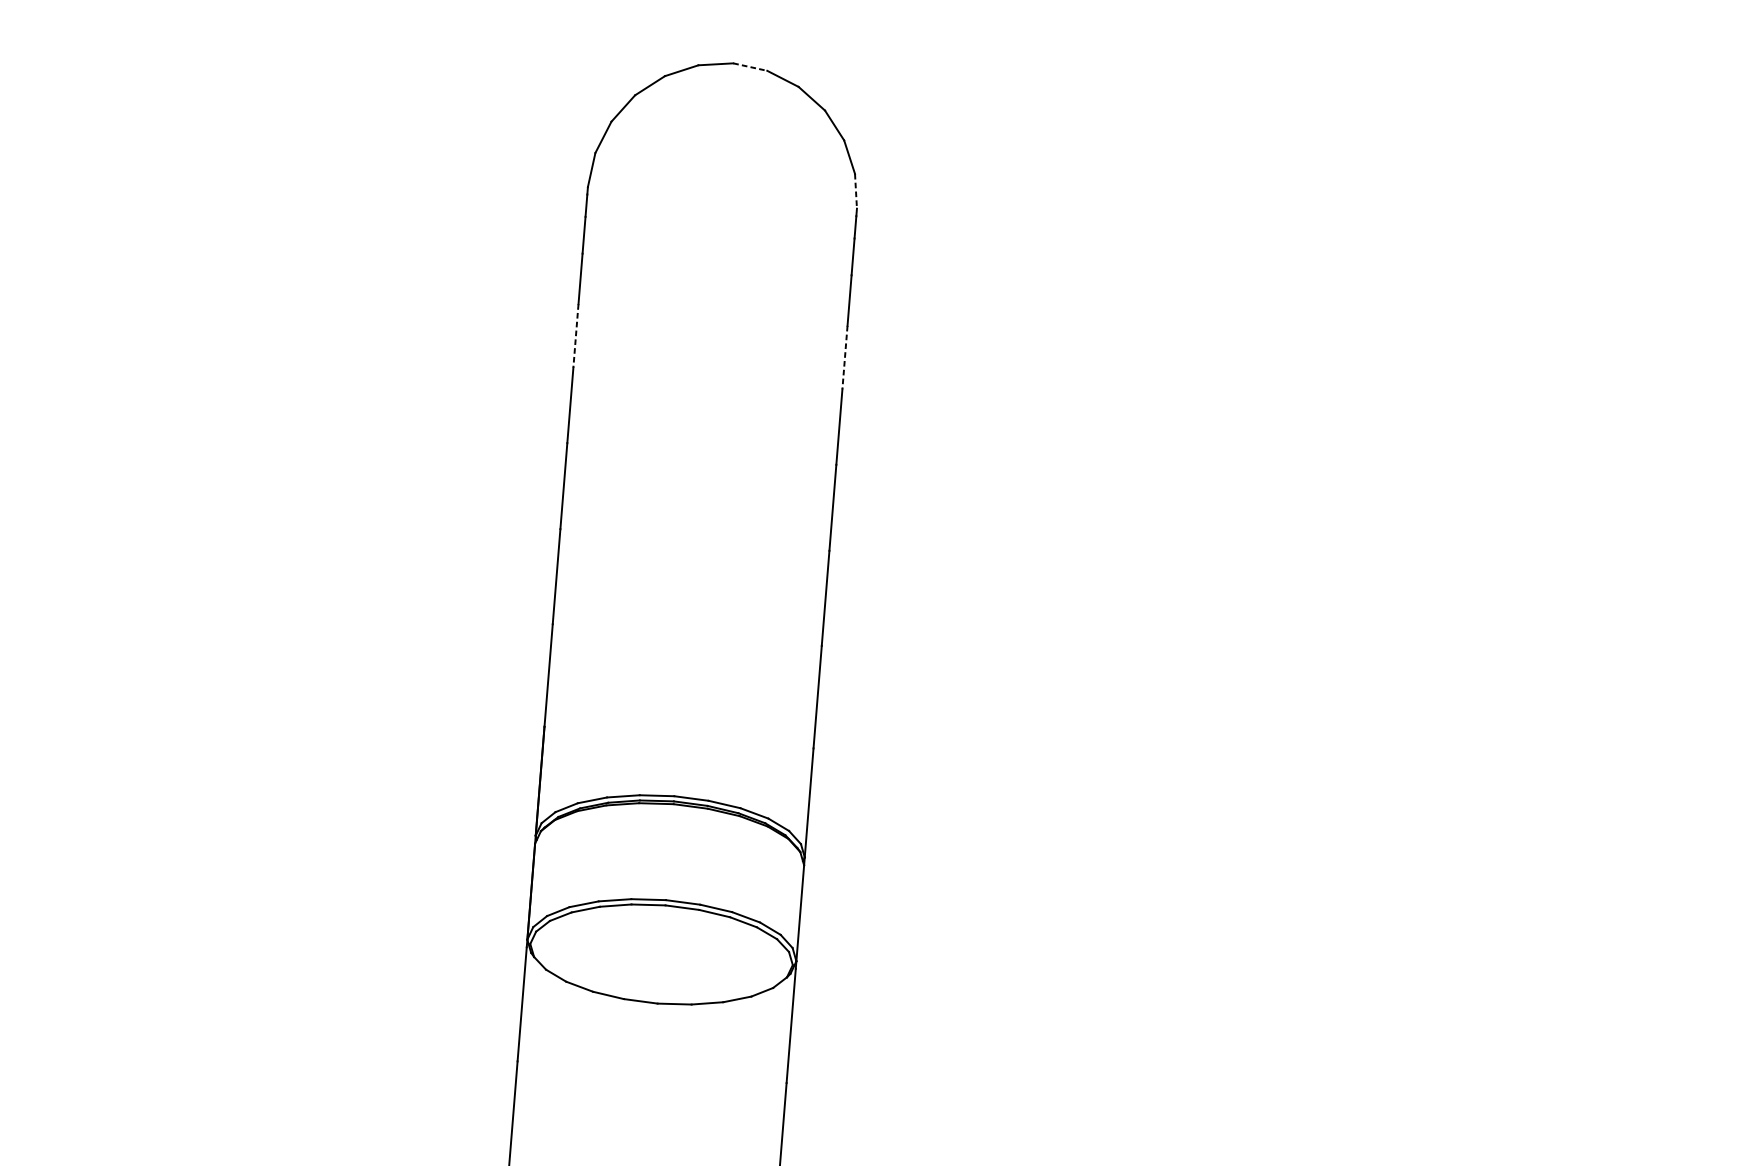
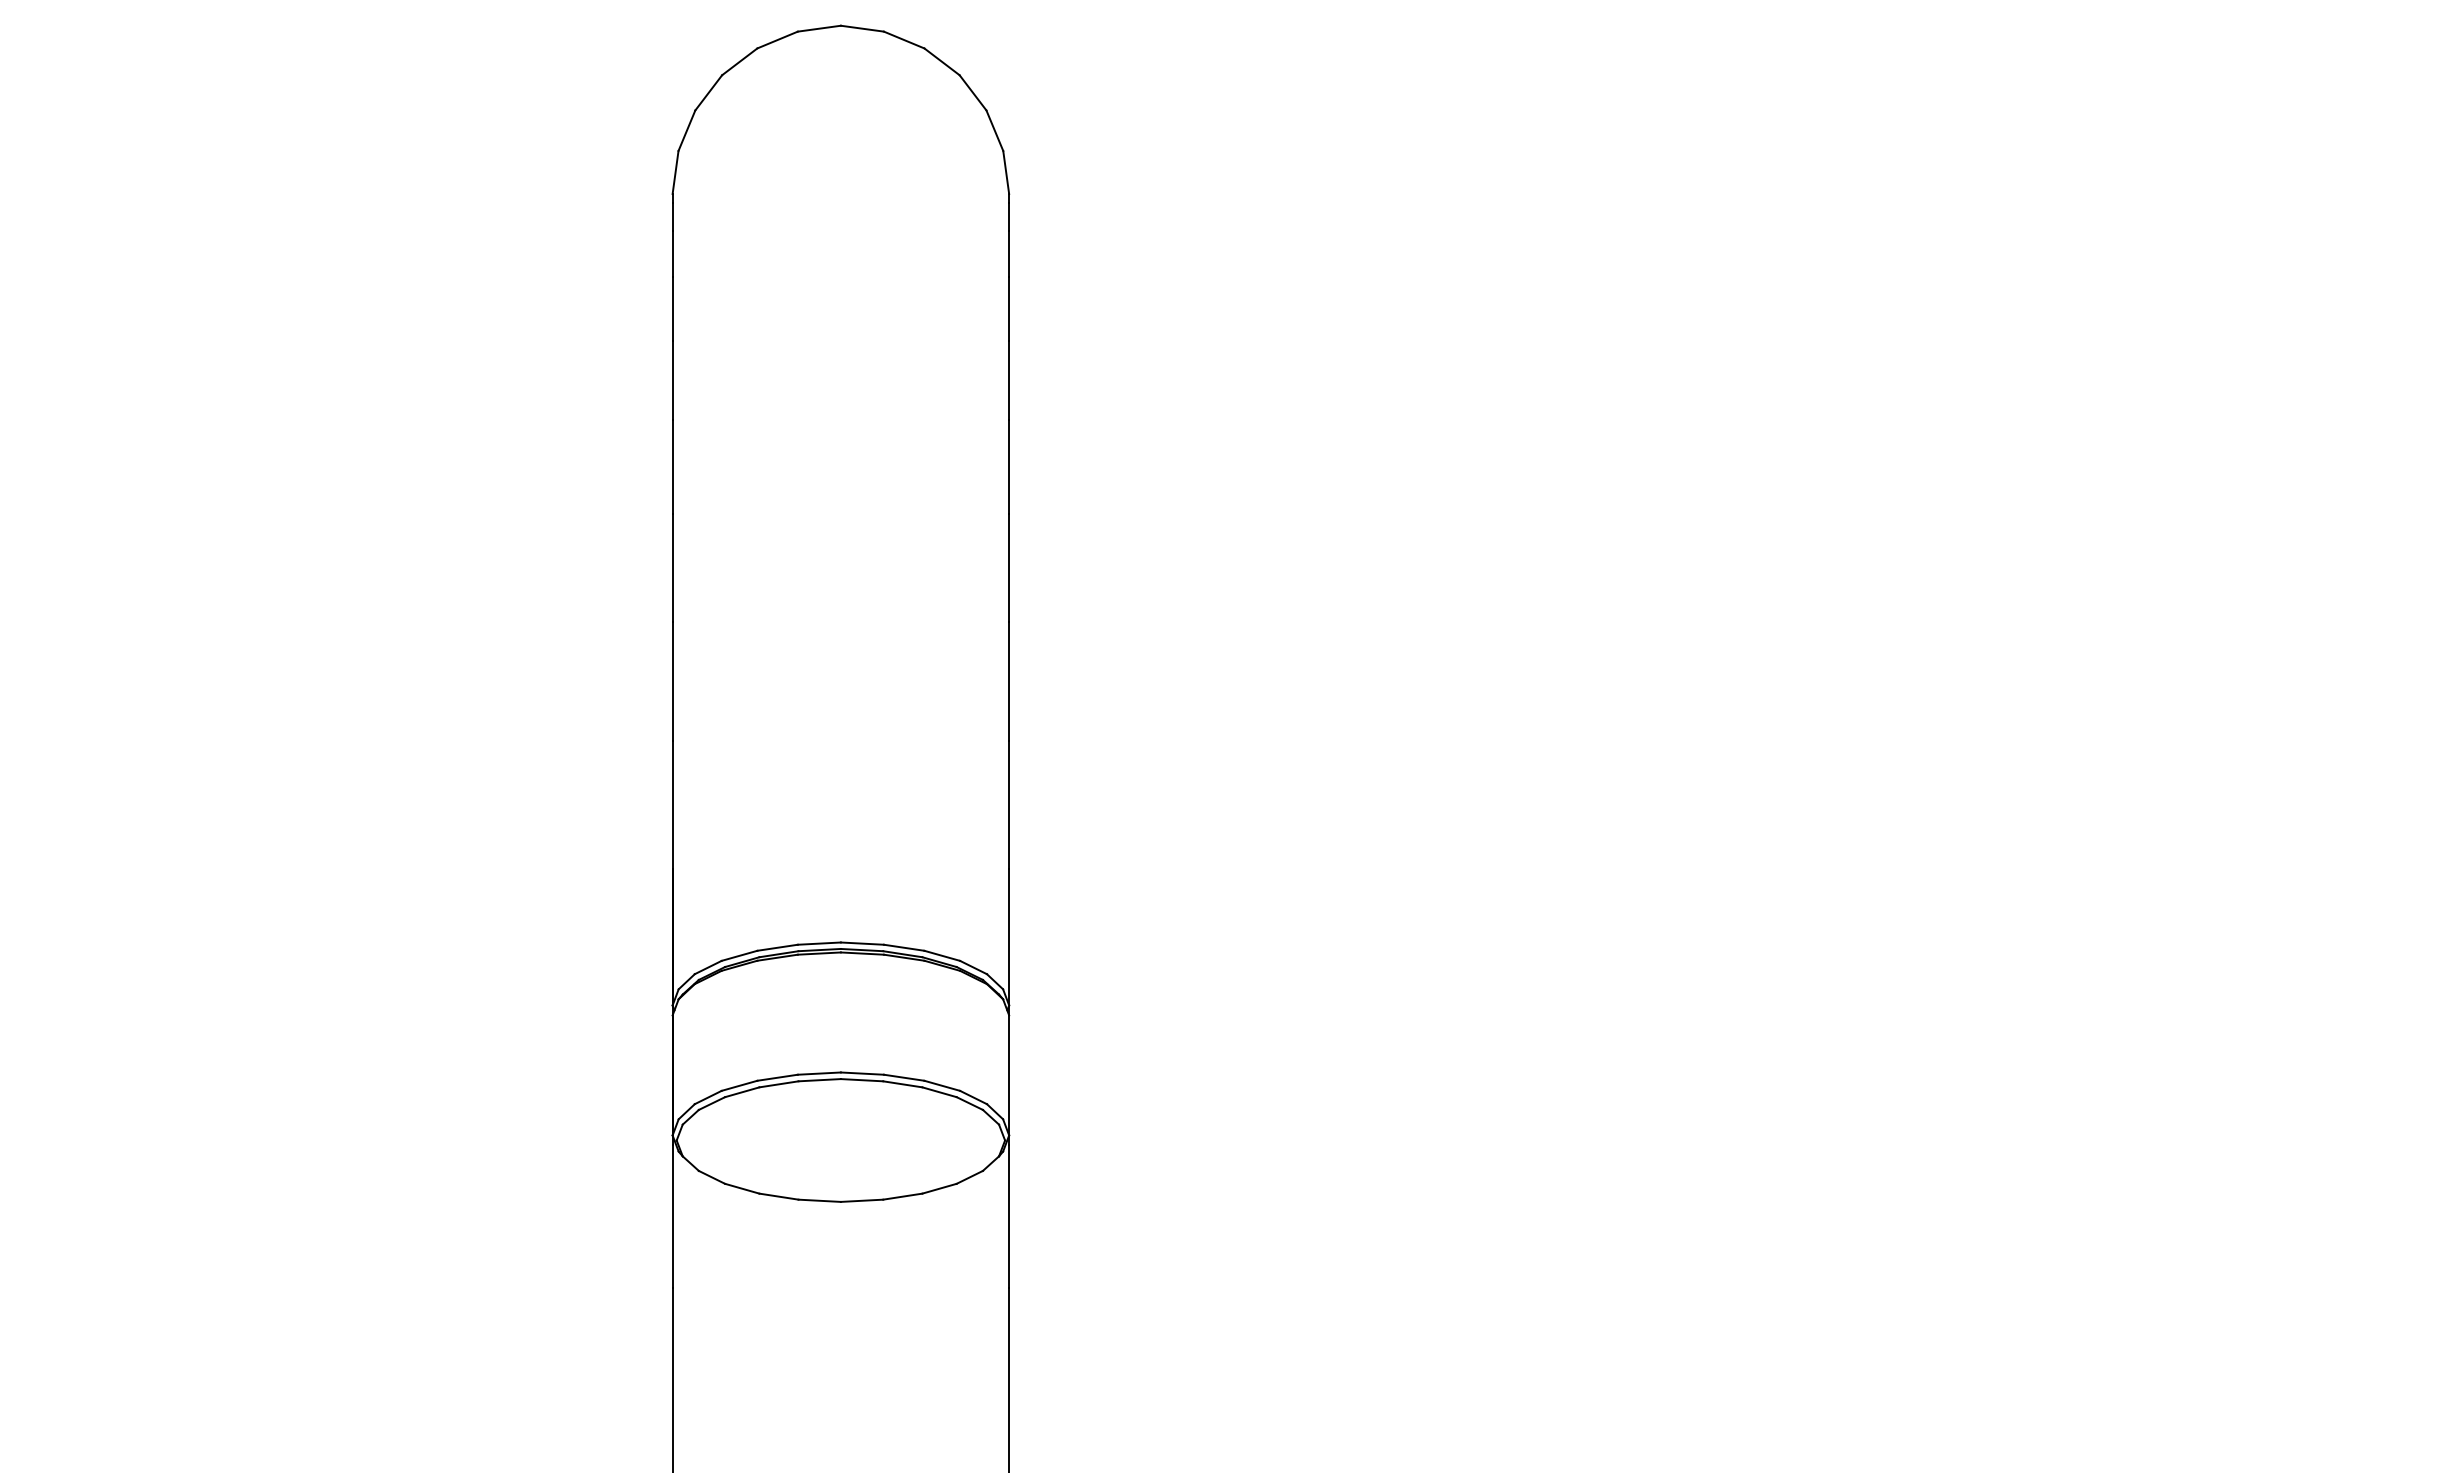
line: (750, 66) -> (862, 28), dashed -> solid
line: (856, 191) -> (1006, 172), dashed -> solid
line: (575, 336) -> (672, 380), dashed -> solid
line: (845, 357) -> (1009, 380), dashed -> solid

